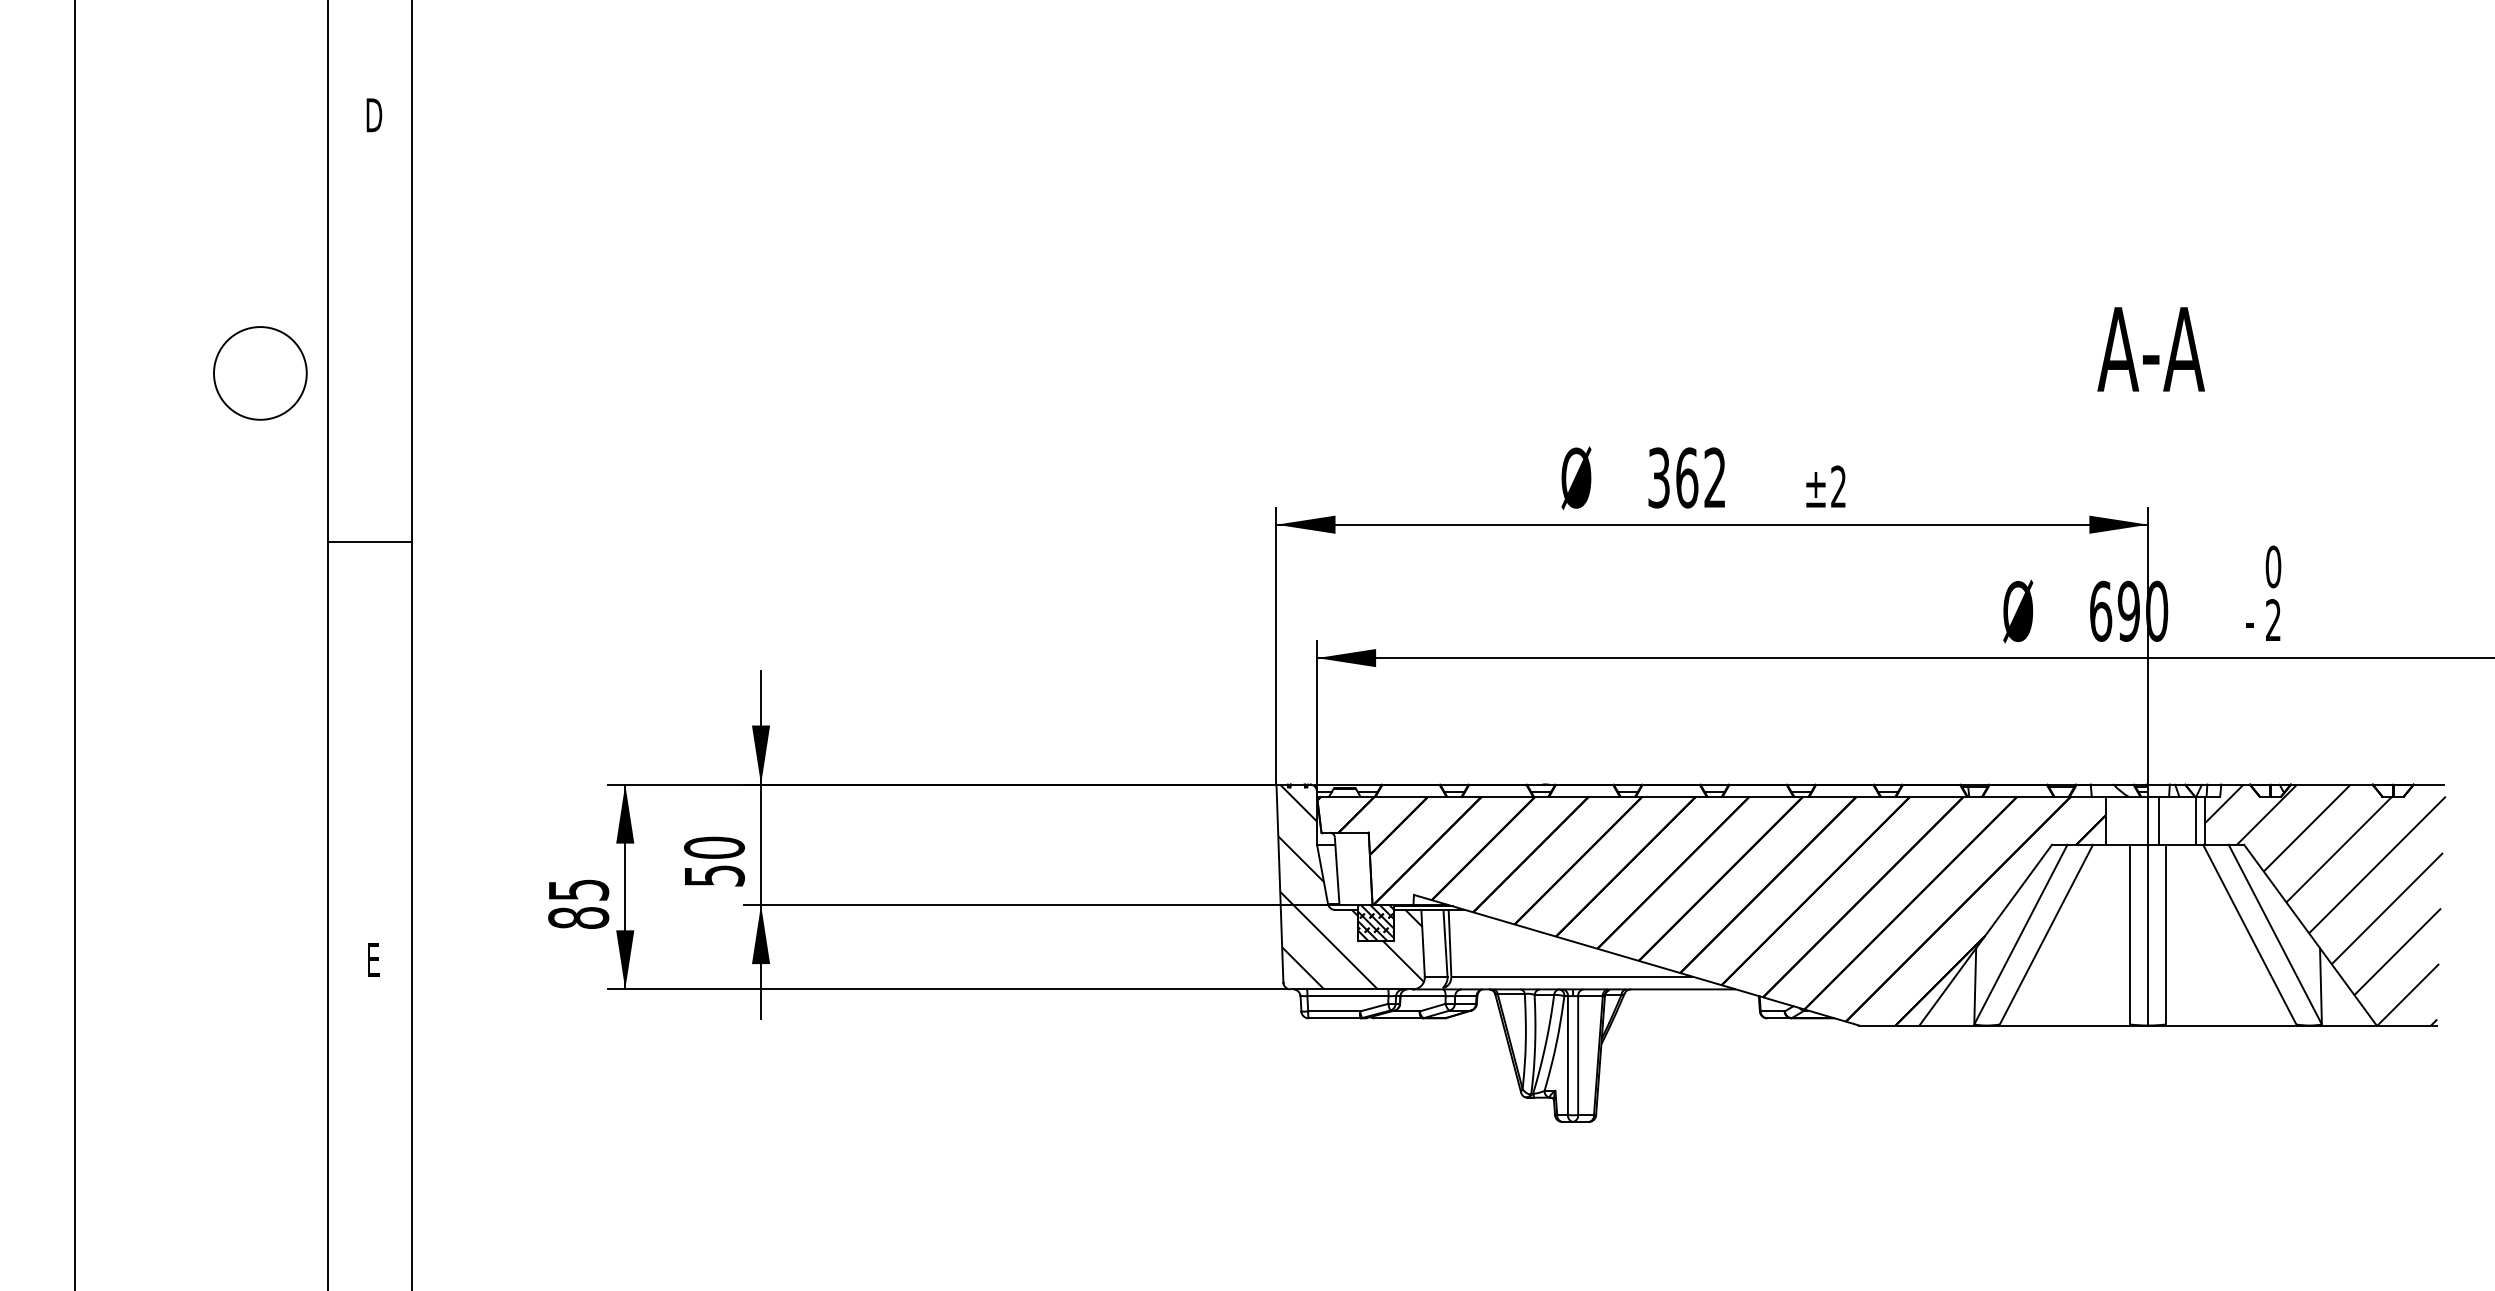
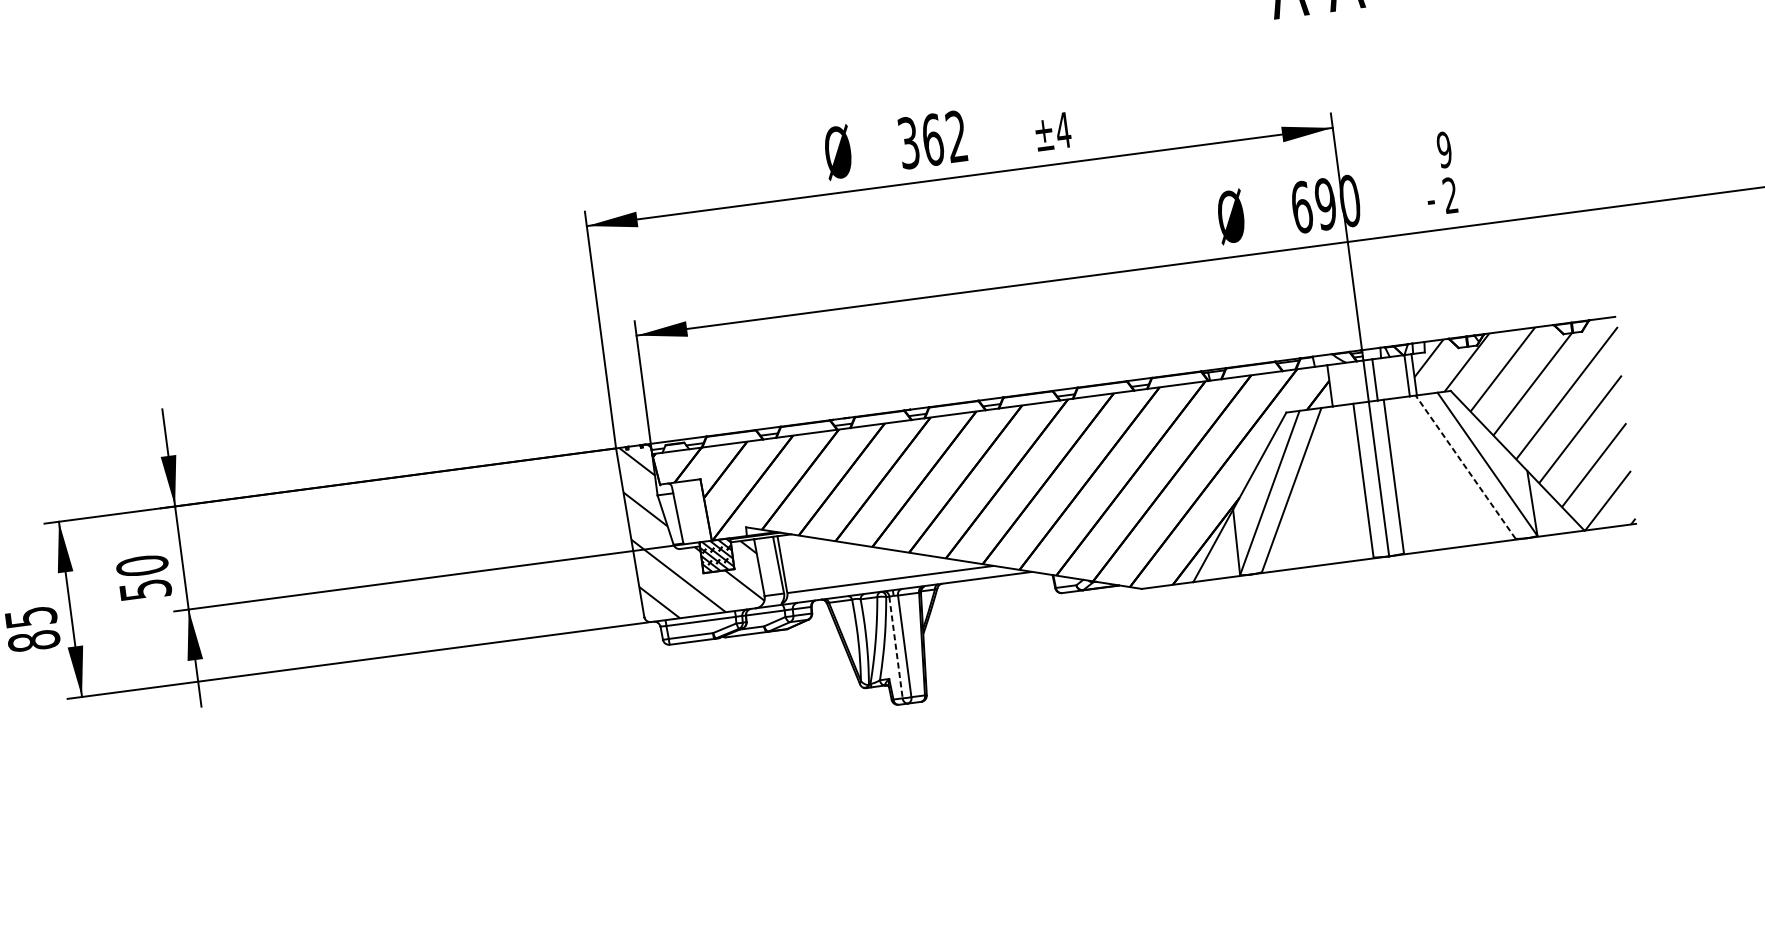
text: (1838, 486) -> (1063, 130), ±2 -> ±4
text: (2273, 566) -> (1444, 149), 0 -> 9
line: (2249, 934) -> (1465, 467), solid -> dashed
line: (1567, 1056) -> (895, 648), solid -> dashed

